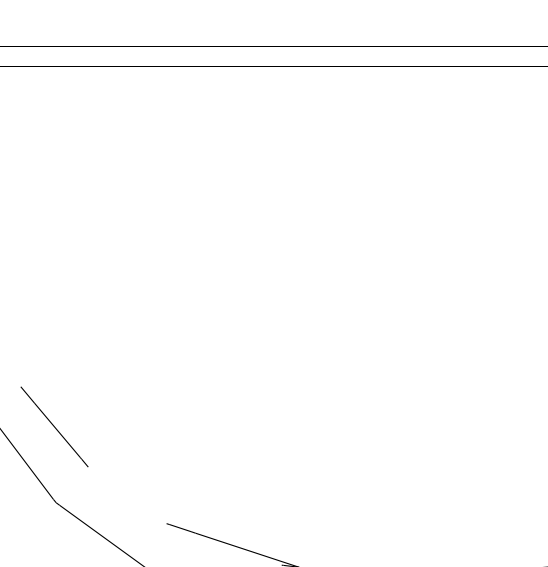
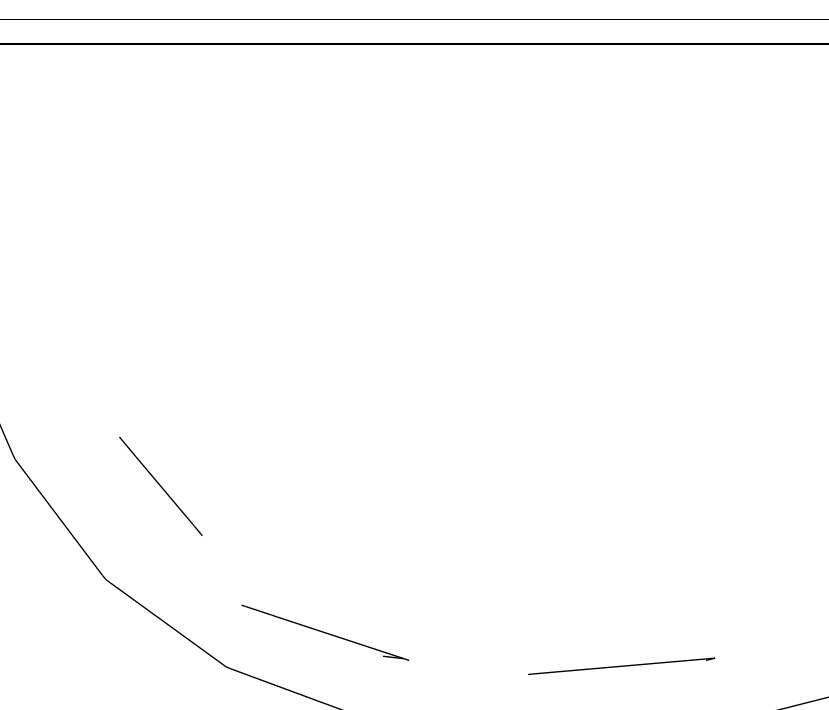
line: (54, 427) -> (160, 486), moved

